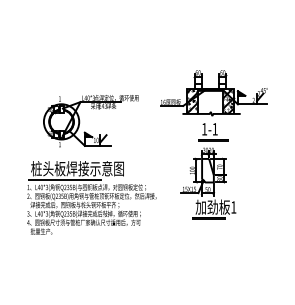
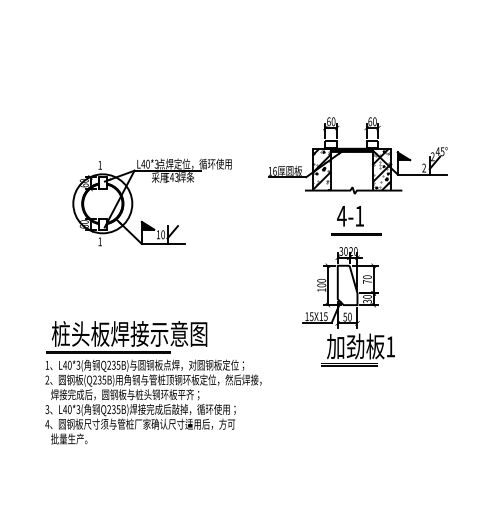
text: (204, 129) -> (341, 216), 1-1 -> 4-1
part: (91, 197) -> (152, 382), moved

